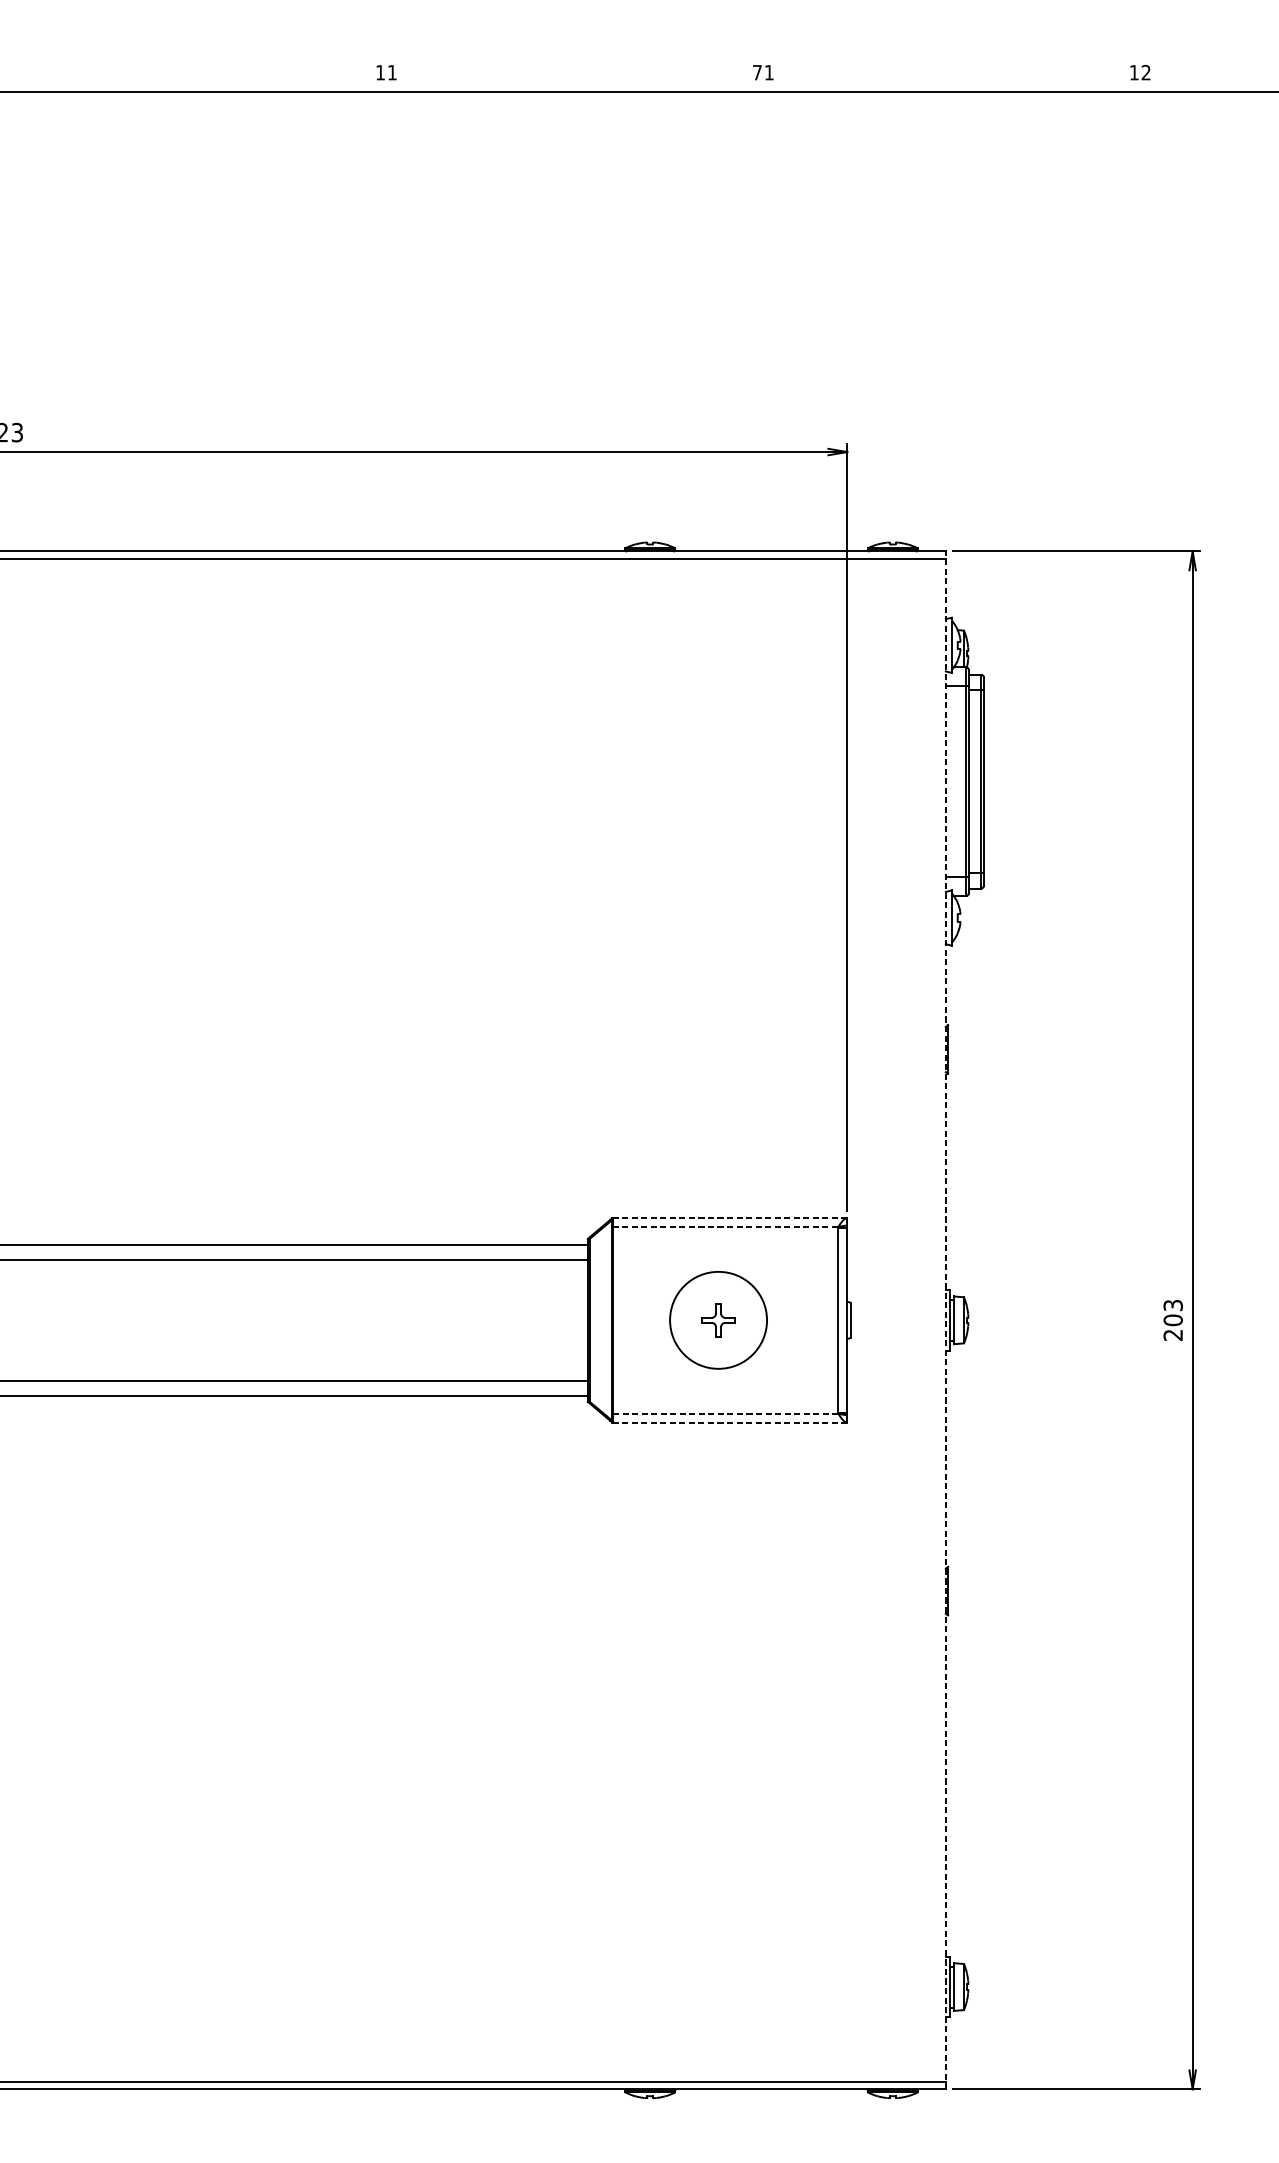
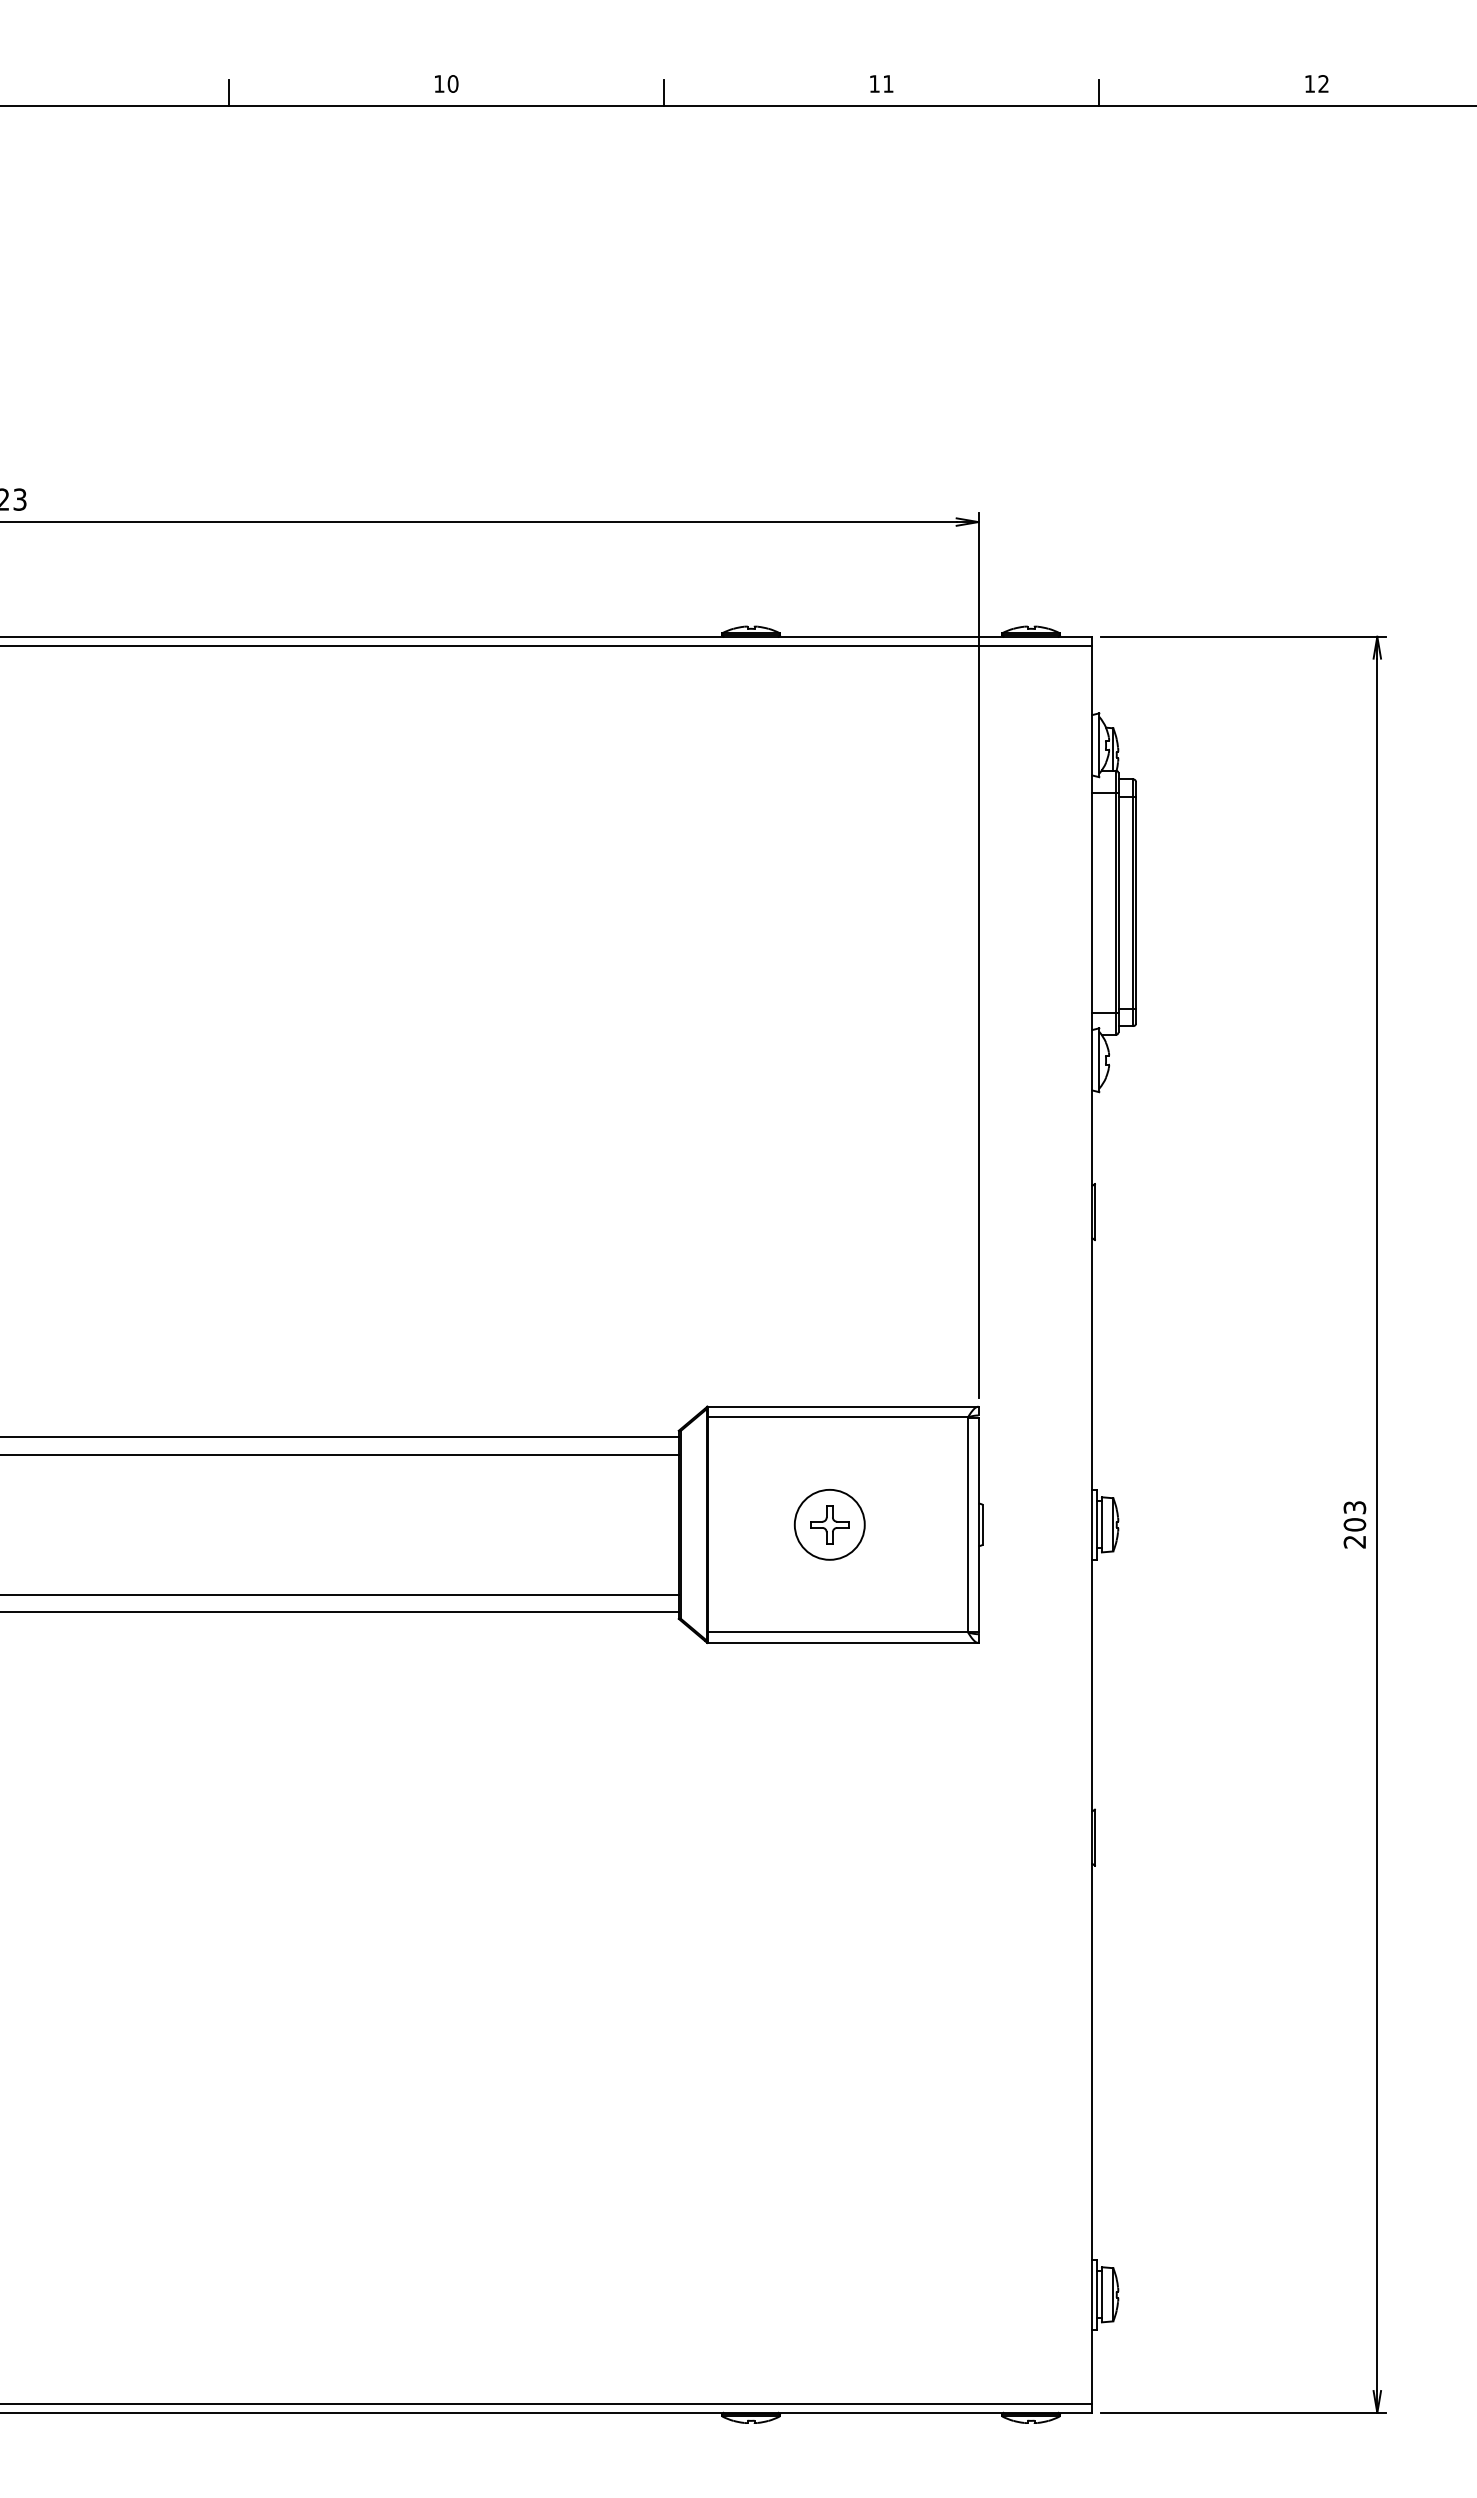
text: (391, 72) -> (452, 83), 11 -> 10
text: (757, 72) -> (874, 83), 71 -> 11
line: (197, 80) -> (228, 93), added
line: (574, 80) -> (663, 93), added
line: (952, 80) -> (1099, 93), added
line: (730, 1217) -> (843, 1406), dashed -> solid
line: (726, 1227) -> (838, 1417), dashed -> solid
circle: (718, 1320) -> (829, 1524), size x0.62
line: (946, 1320) -> (1092, 1524), dashed -> solid
line: (725, 1413) -> (837, 1632), dashed -> solid
line: (729, 1422) -> (842, 1642), dashed -> solid

